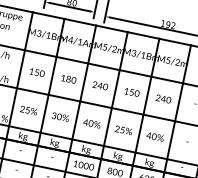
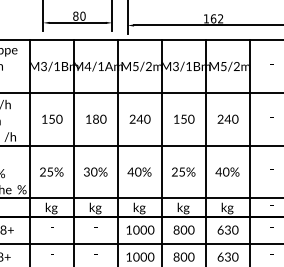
text: (168, 24) -> (213, 18), 192 -> 162

